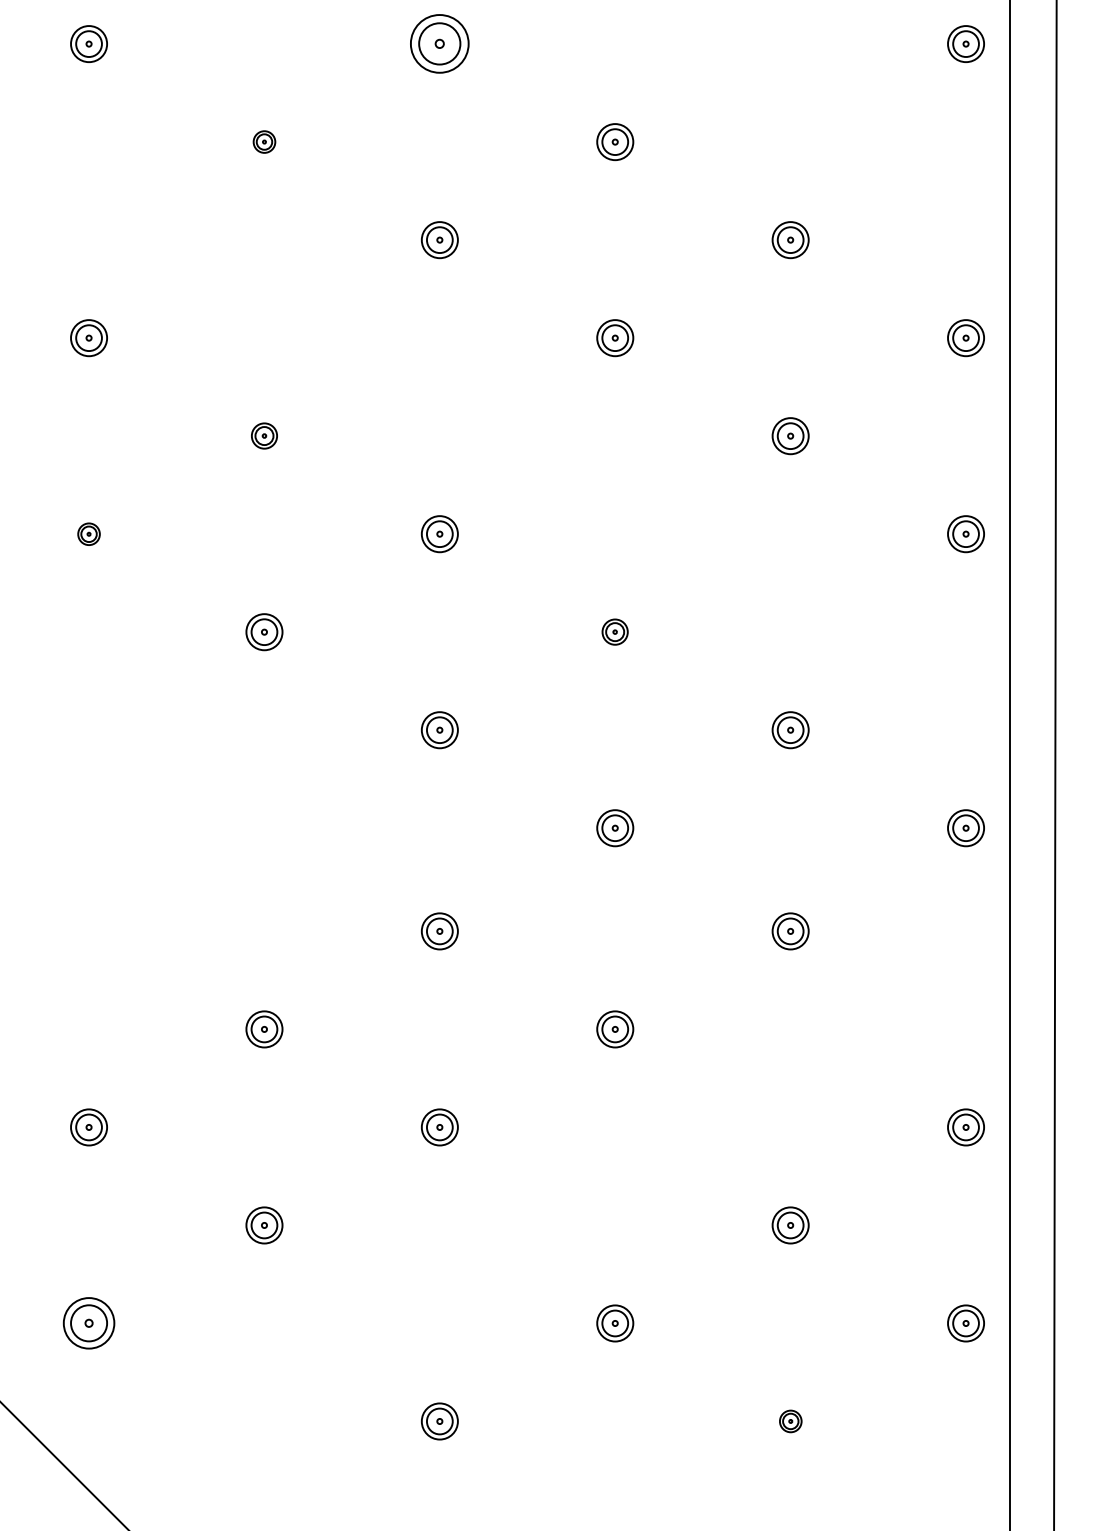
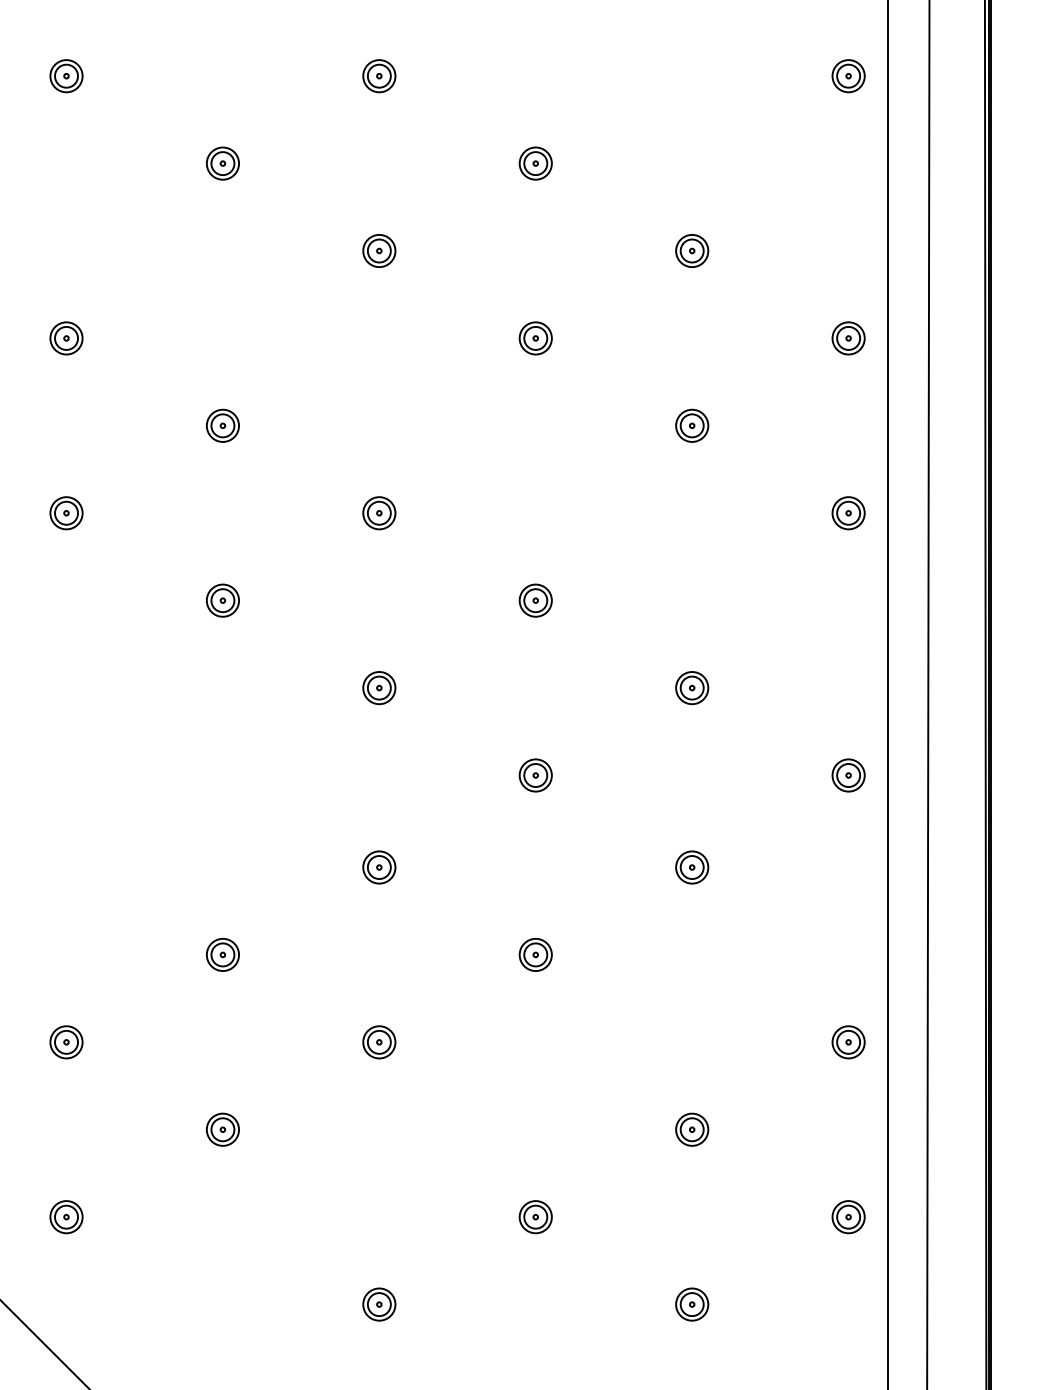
part: (440, 44) -> (379, 76), size x0.62
part: (263, 141) -> (222, 163), size x1.67
part: (263, 435) -> (222, 425), size x1.43
part: (89, 534) -> (66, 513), size x1.67
part: (614, 631) -> (535, 600), size x1.43
part: (89, 1323) -> (66, 1217), size x0.71
part: (790, 1421) -> (692, 1304), size x1.67

